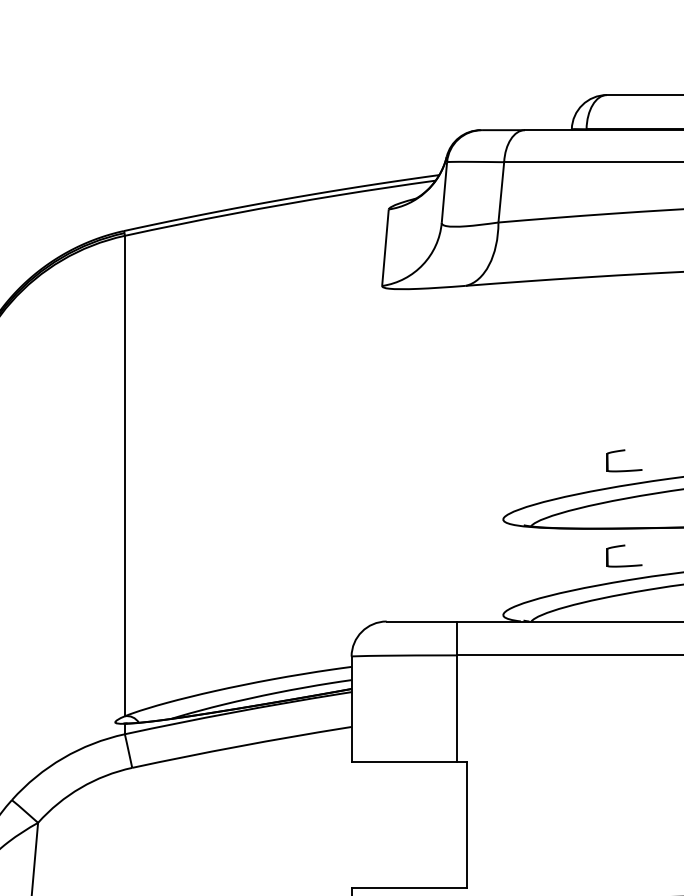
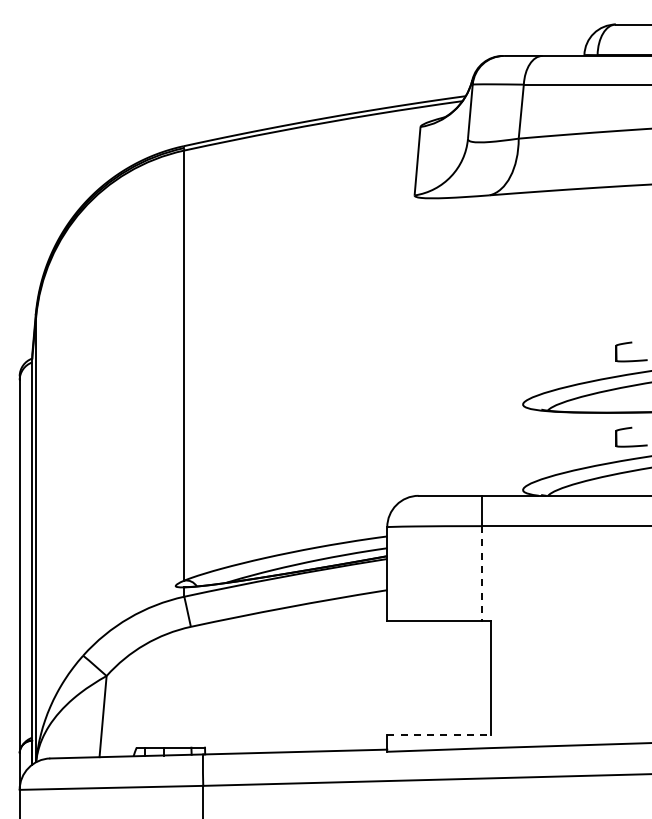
line: (456, 708) -> (481, 573), solid -> dashed
line: (409, 888) -> (439, 734), solid -> dashed

